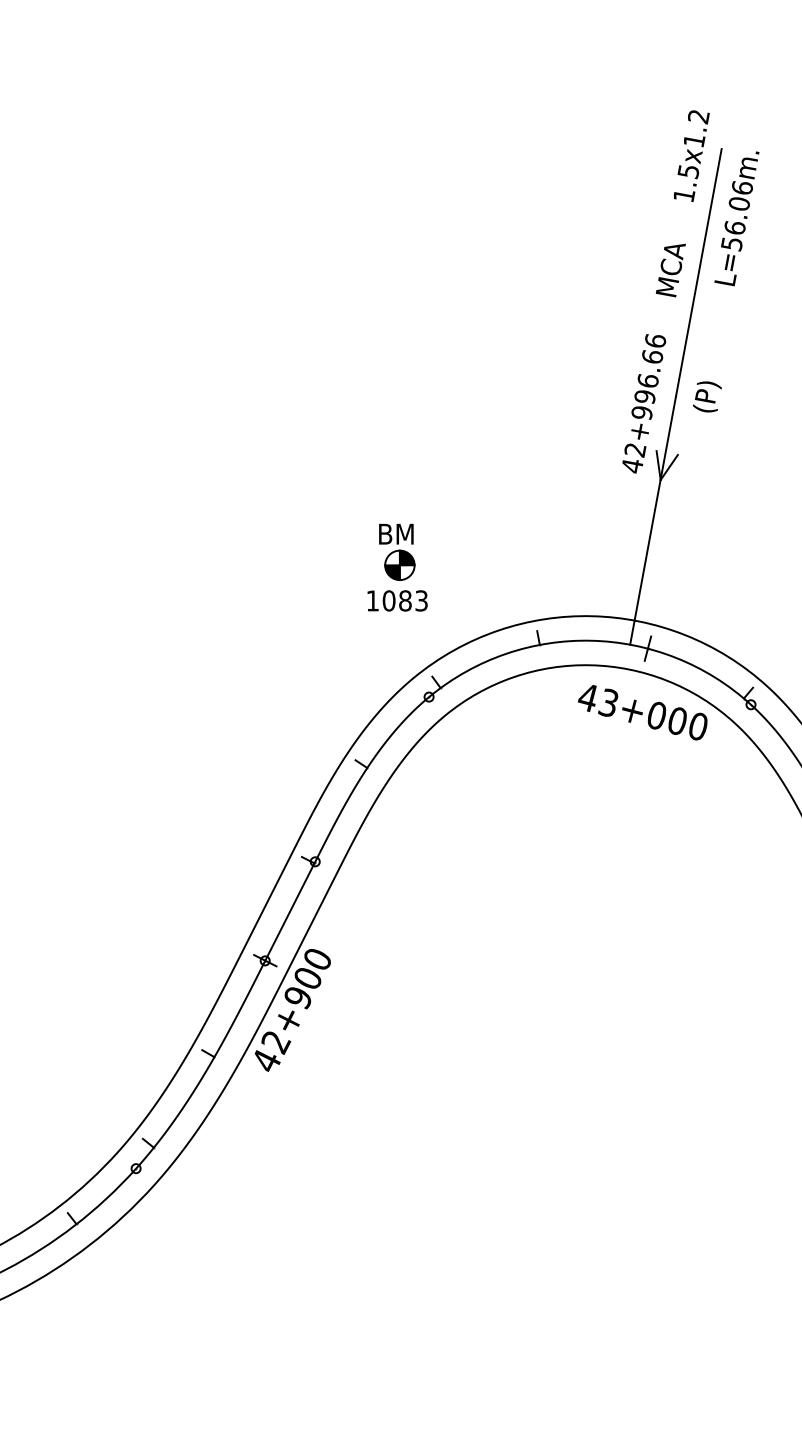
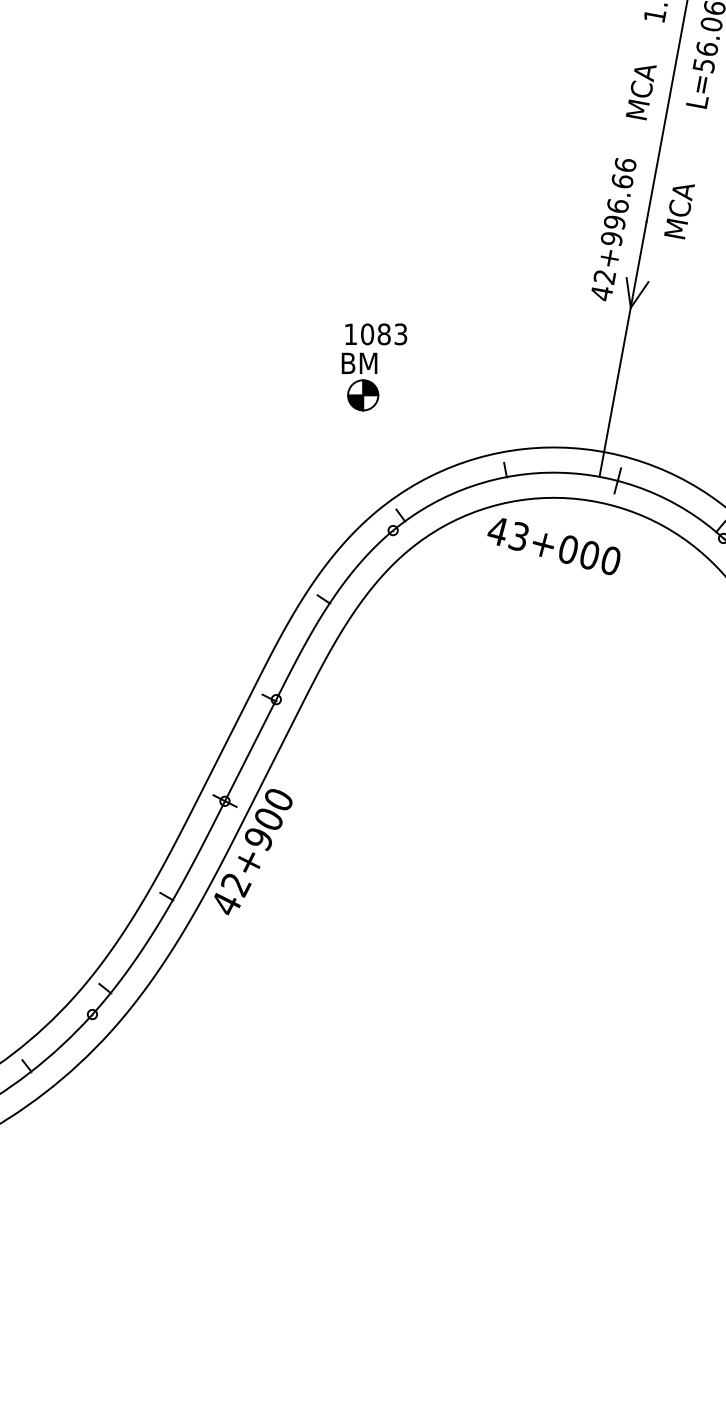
text: (708, 386) -> (679, 211), (P) -> MCA
text: (397, 600) -> (376, 333), moved
text: (642, 712) -> (553, 546), moved

